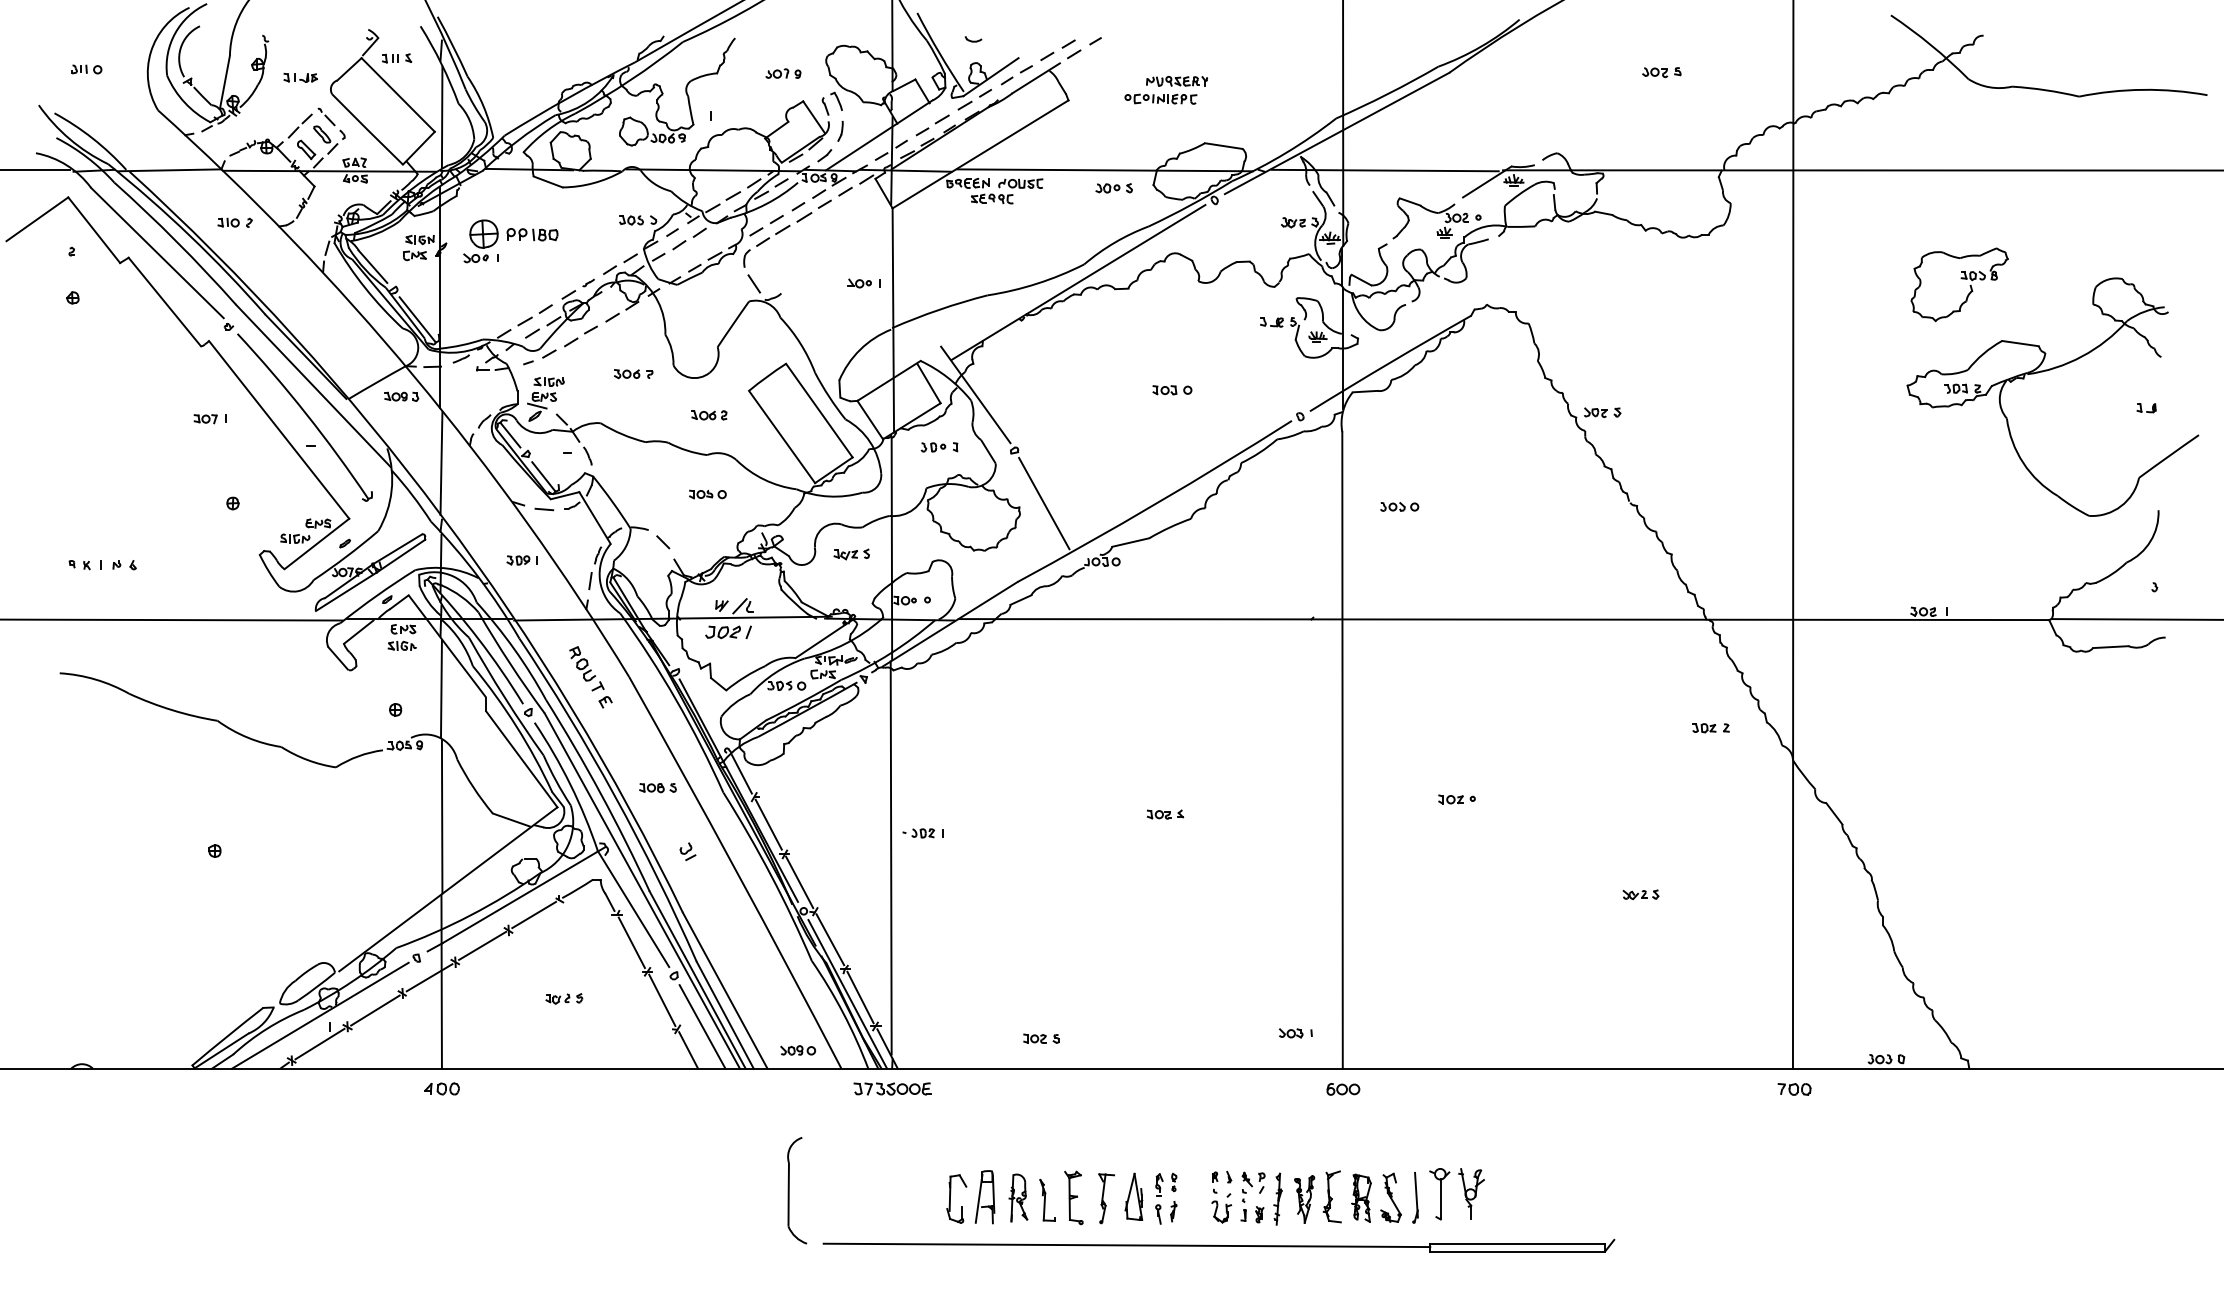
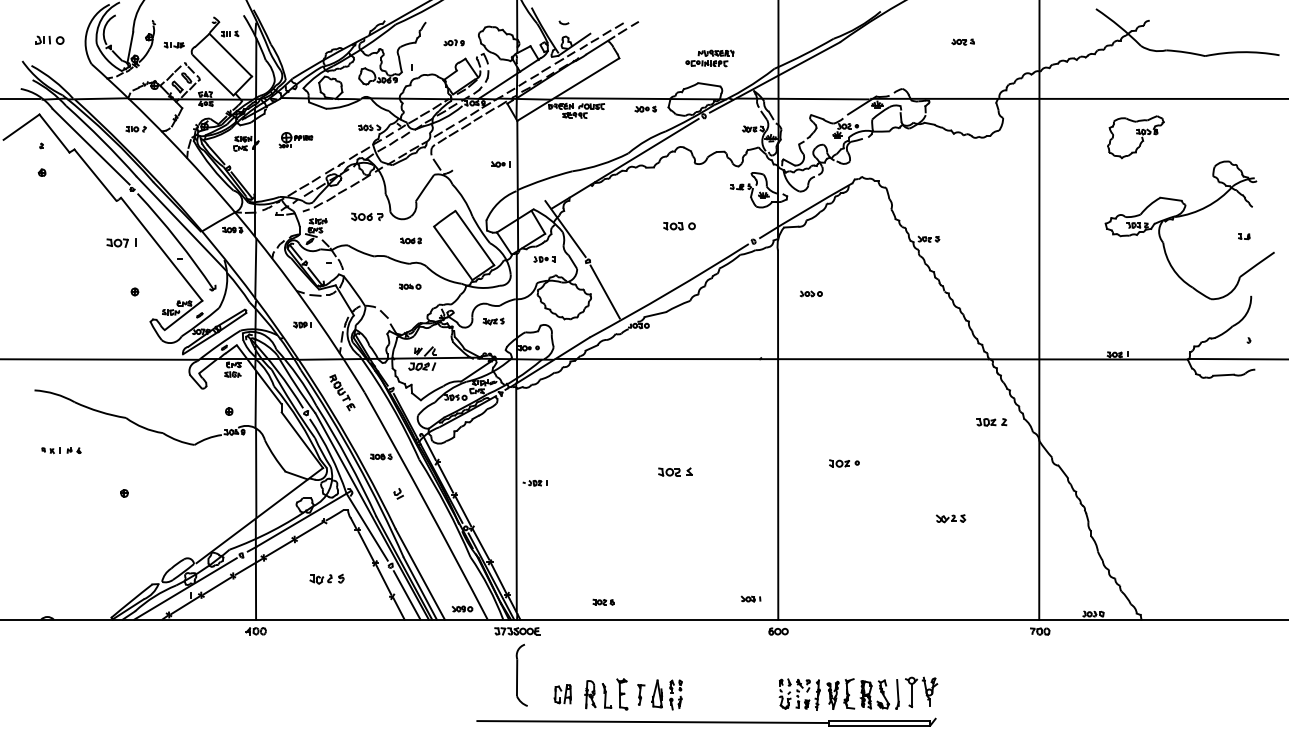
part: (87, 69) -> (50, 40), size x1.6
part: (1165, 90) -> (709, 58), moved
part: (509, 242) -> (295, 140), size x0.6
part: (1959, 285) -> (1135, 137), moved
part: (632, 373) -> (366, 216), size x1.4
part: (1172, 390) -> (679, 226), size x1.4
part: (209, 418) -> (121, 242), size x1.6
part: (102, 564) -> (61, 450), moved
part: (1710, 726) -> (991, 421), size x1.4
part: (1457, 799) -> (844, 463), size x1.4
part: (1165, 814) -> (675, 472), size x1.6
part: (1641, 894) -> (951, 518), size x1.4
part: (563, 997) -> (326, 578), size x1.6
part: (796, 1189) -> (521, 674), moved
part: (1348, 1196) -> (858, 693), moved
part: (970, 1197) -> (562, 694), size x0.6
part: (1106, 1197) -> (641, 694), size x0.7

